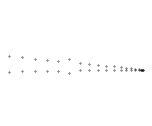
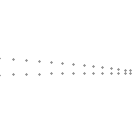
part: (69, 66) -> (73, 69), size x0.62

